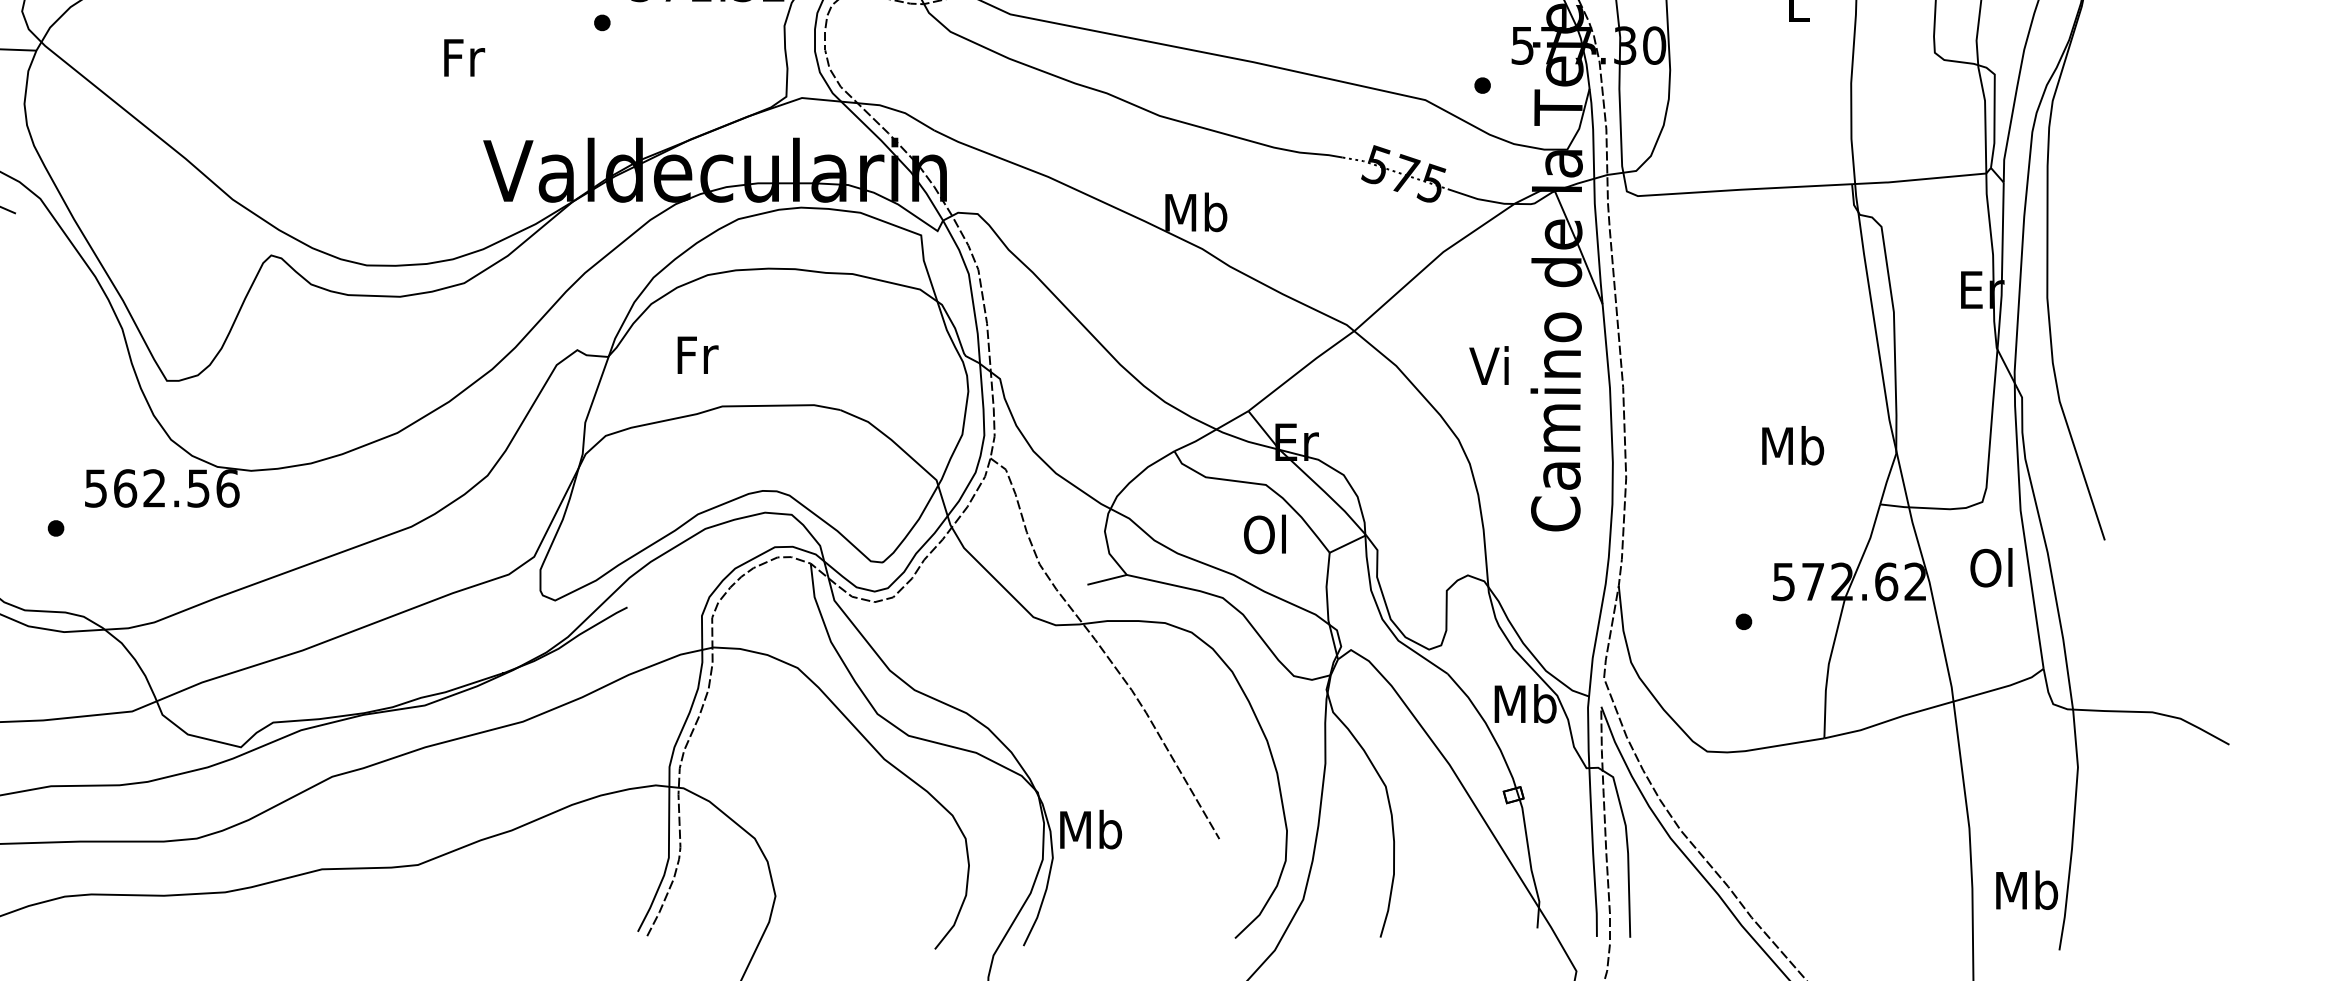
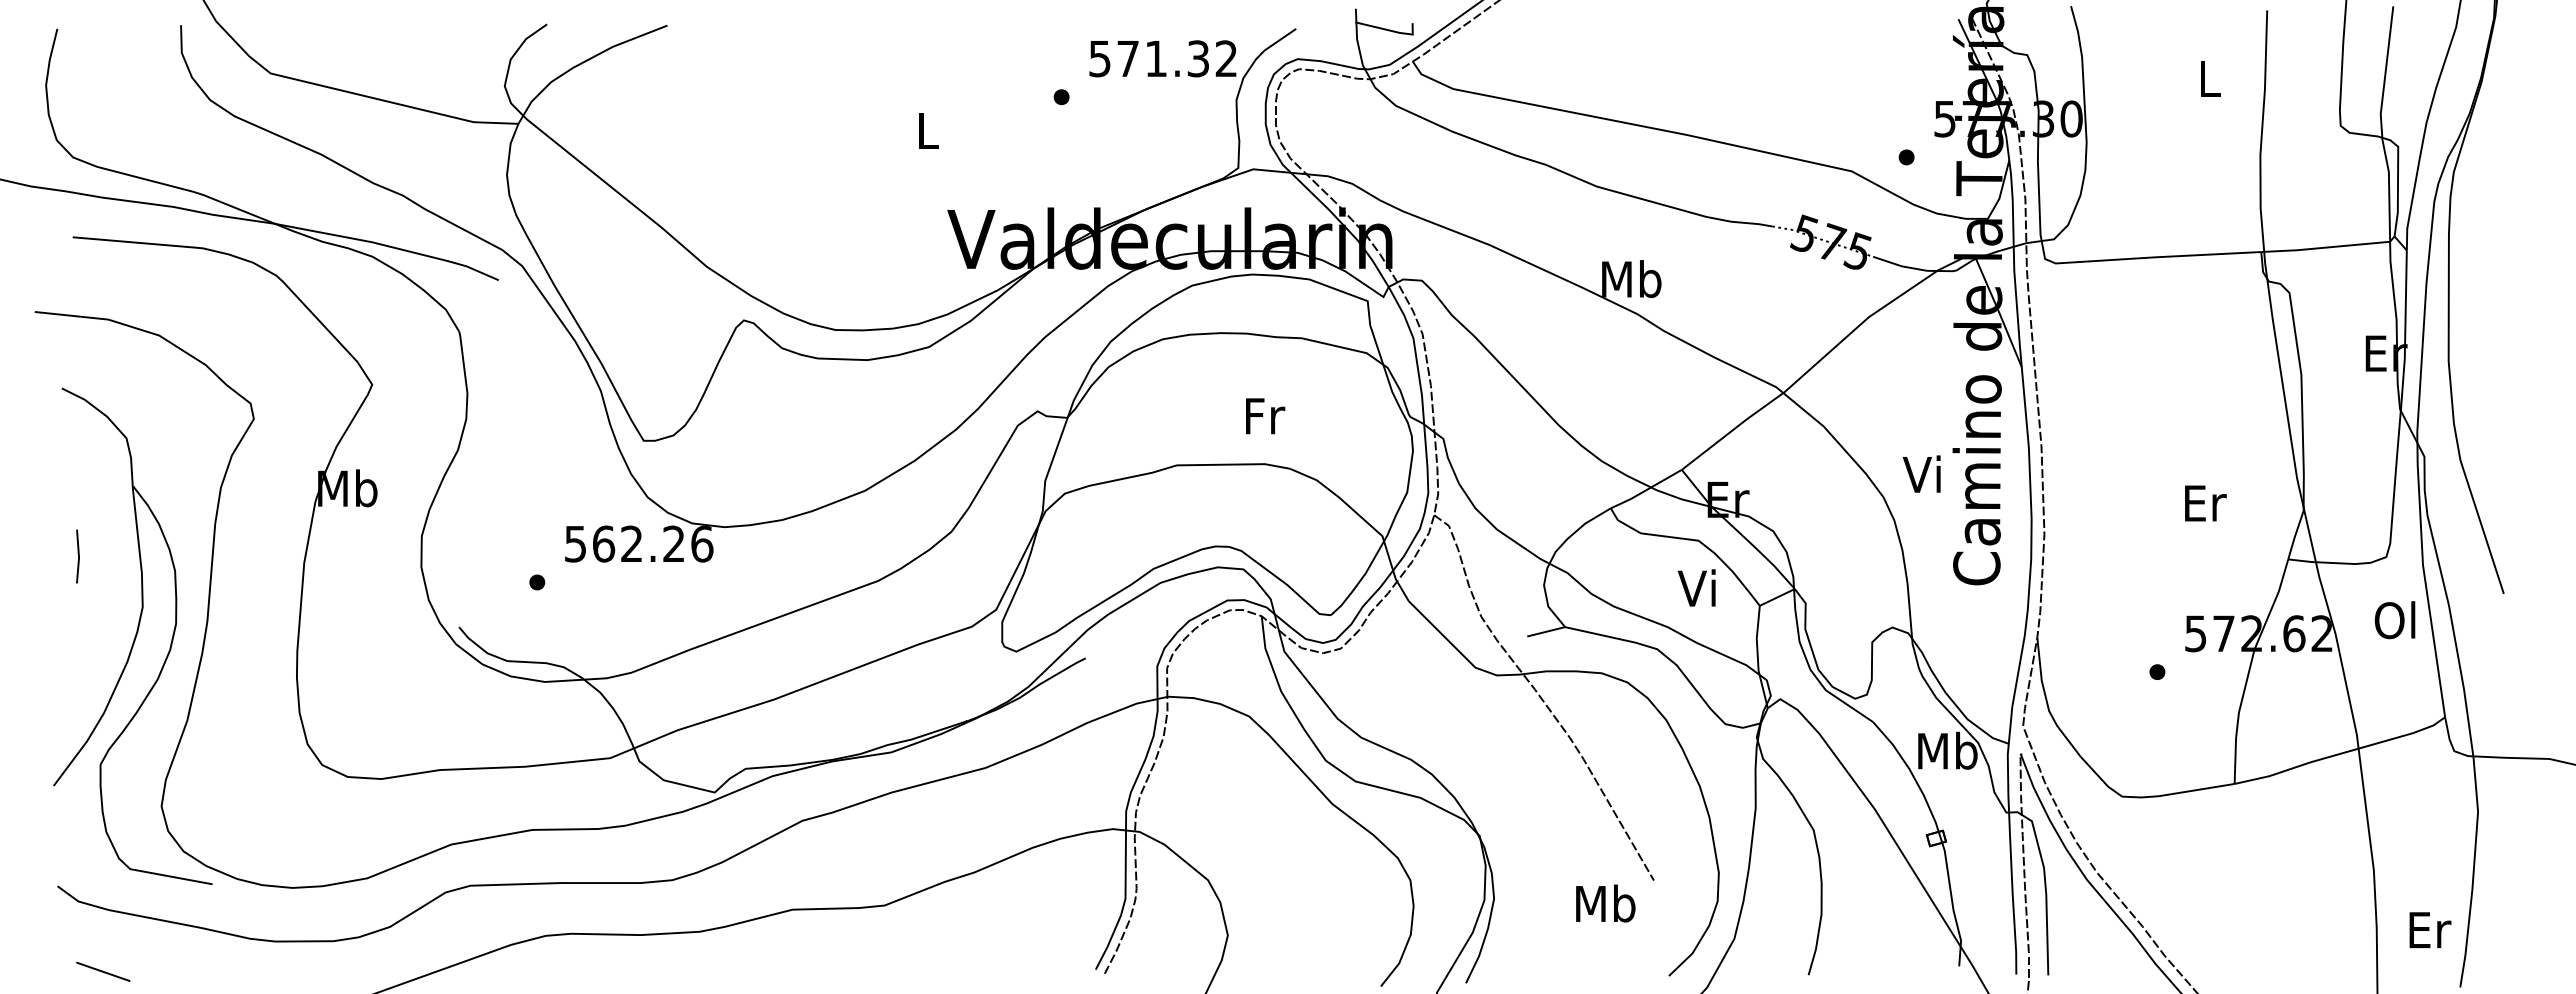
text: (464, 57) -> (929, 130), Fr -> L
text: (698, 355) -> (1265, 416), moved
text: (1488, 364) -> (1921, 473), moved
text: (1792, 446) -> (2204, 503), Mb -> Er
text: (197, 487) -> (673, 543), 562.56 -> 562.26
text: (1264, 534) -> (1697, 588), Ol -> Vi
text: (1090, 829) -> (1605, 903), moved
text: (2026, 889) -> (2428, 929), Mb -> Er

